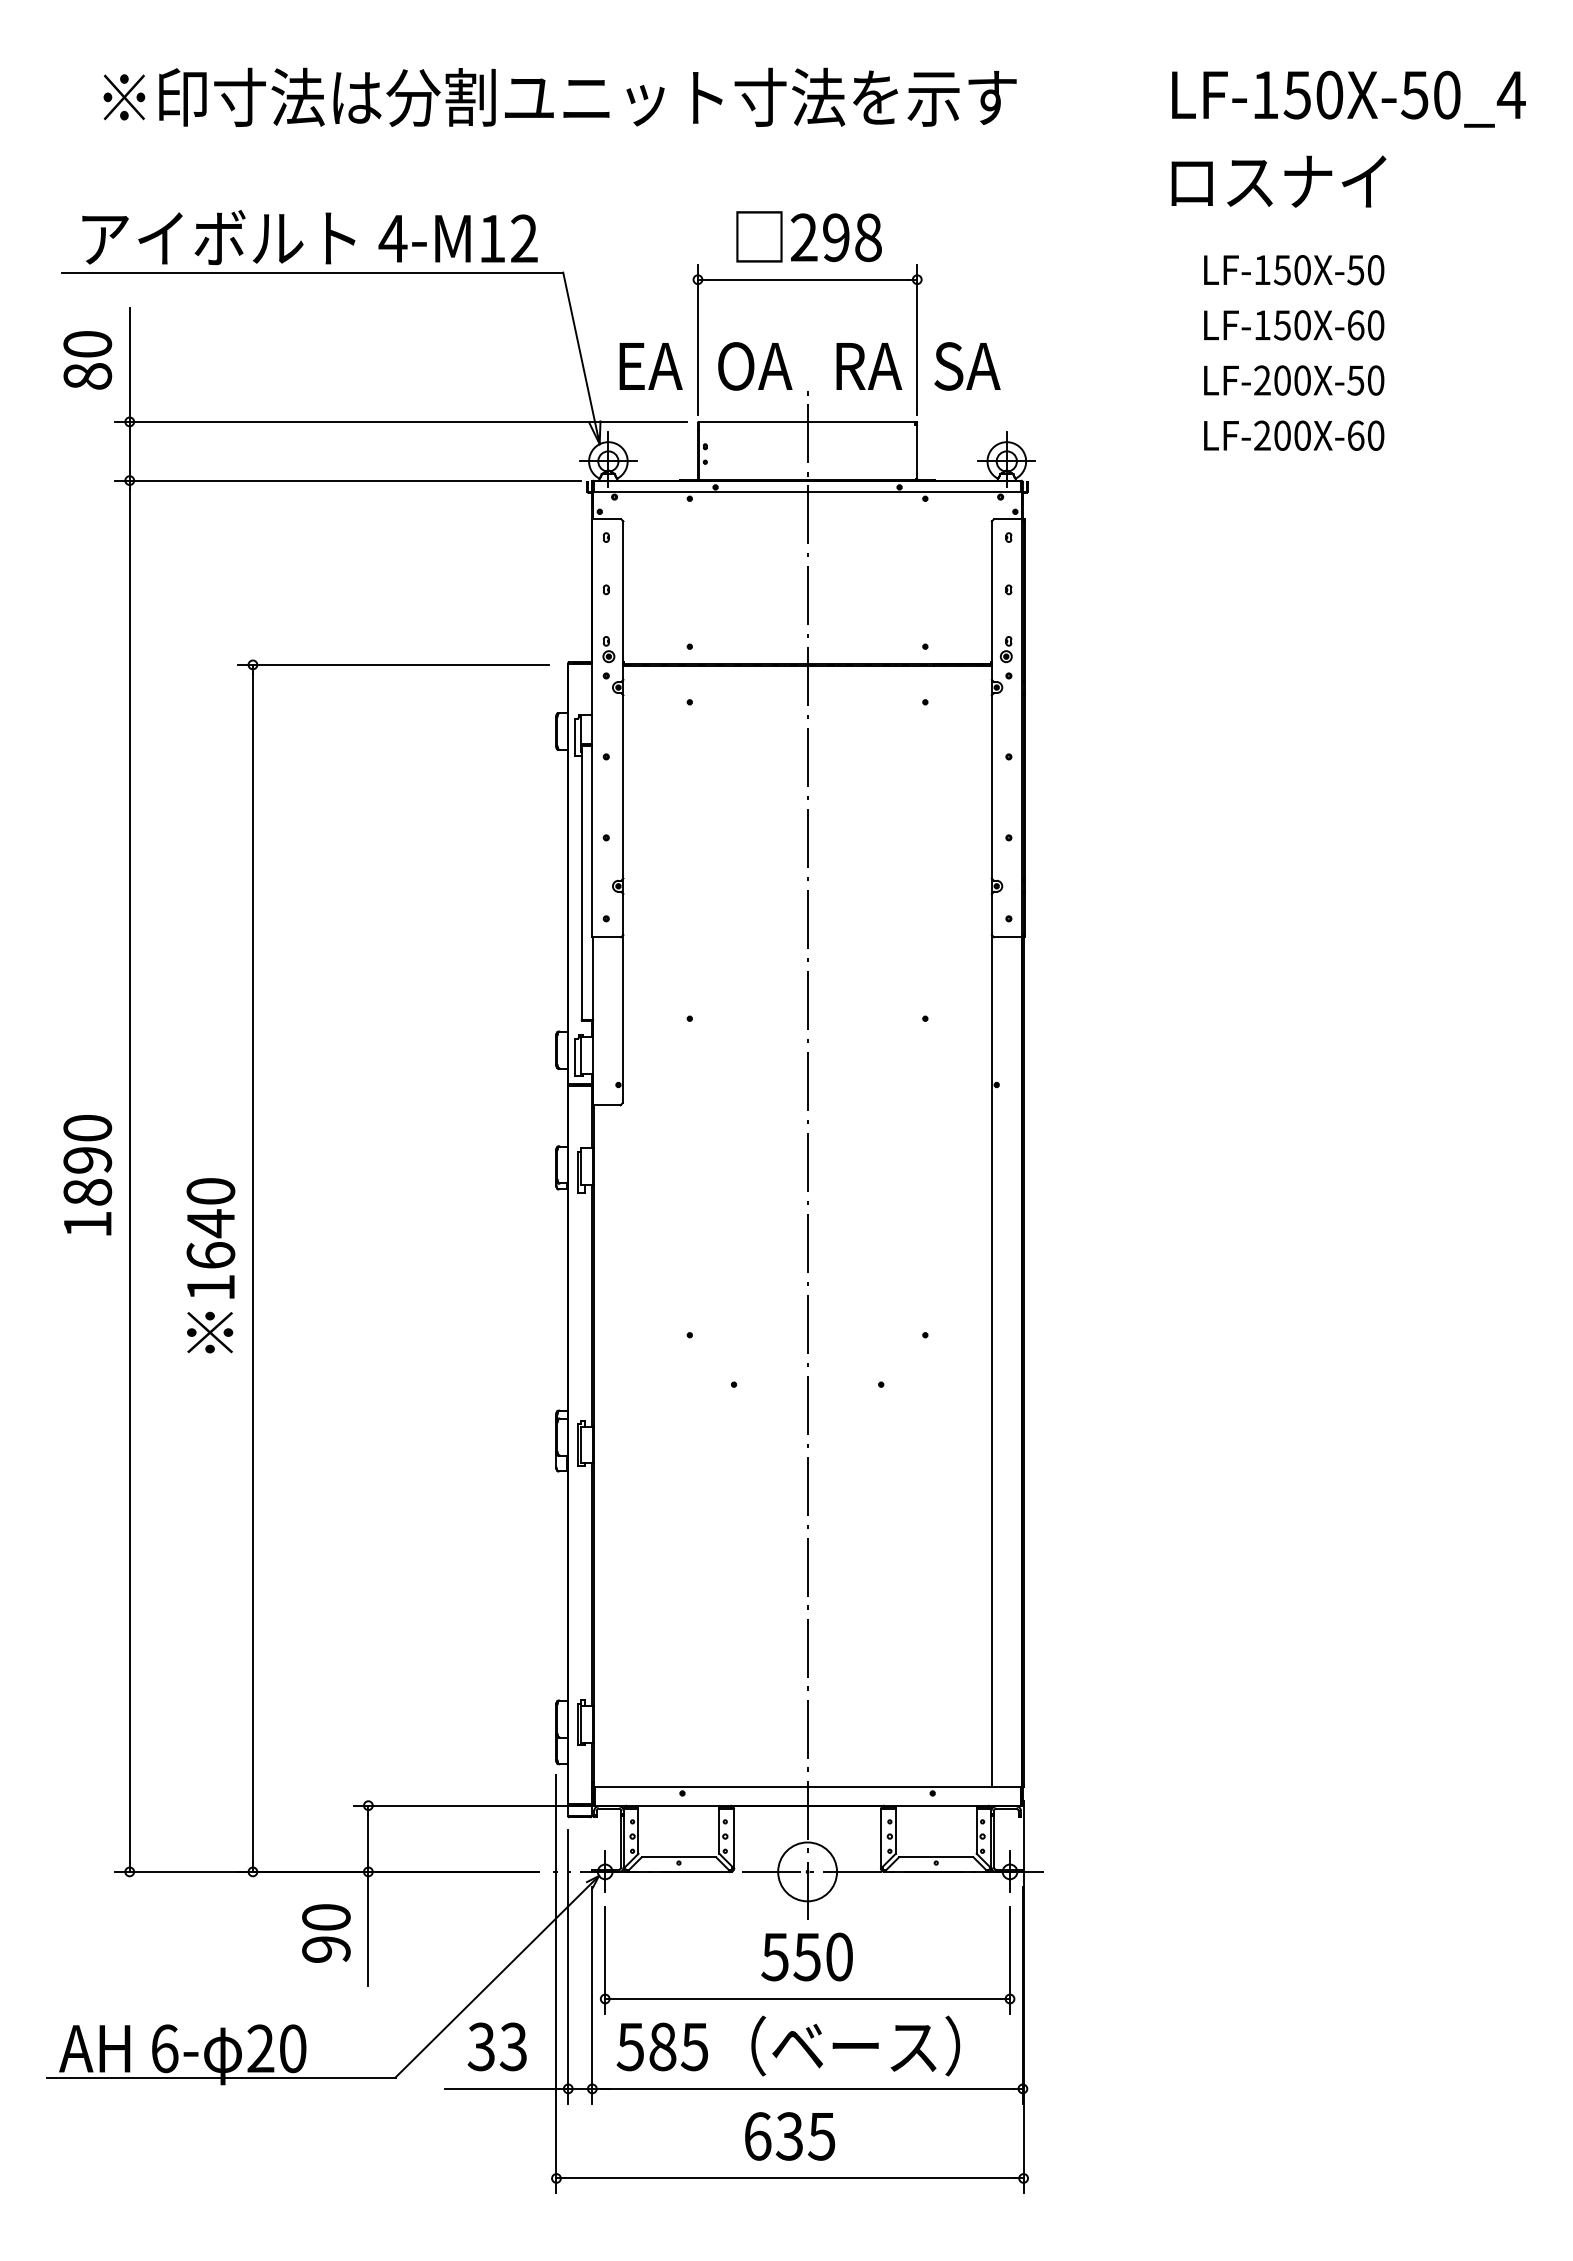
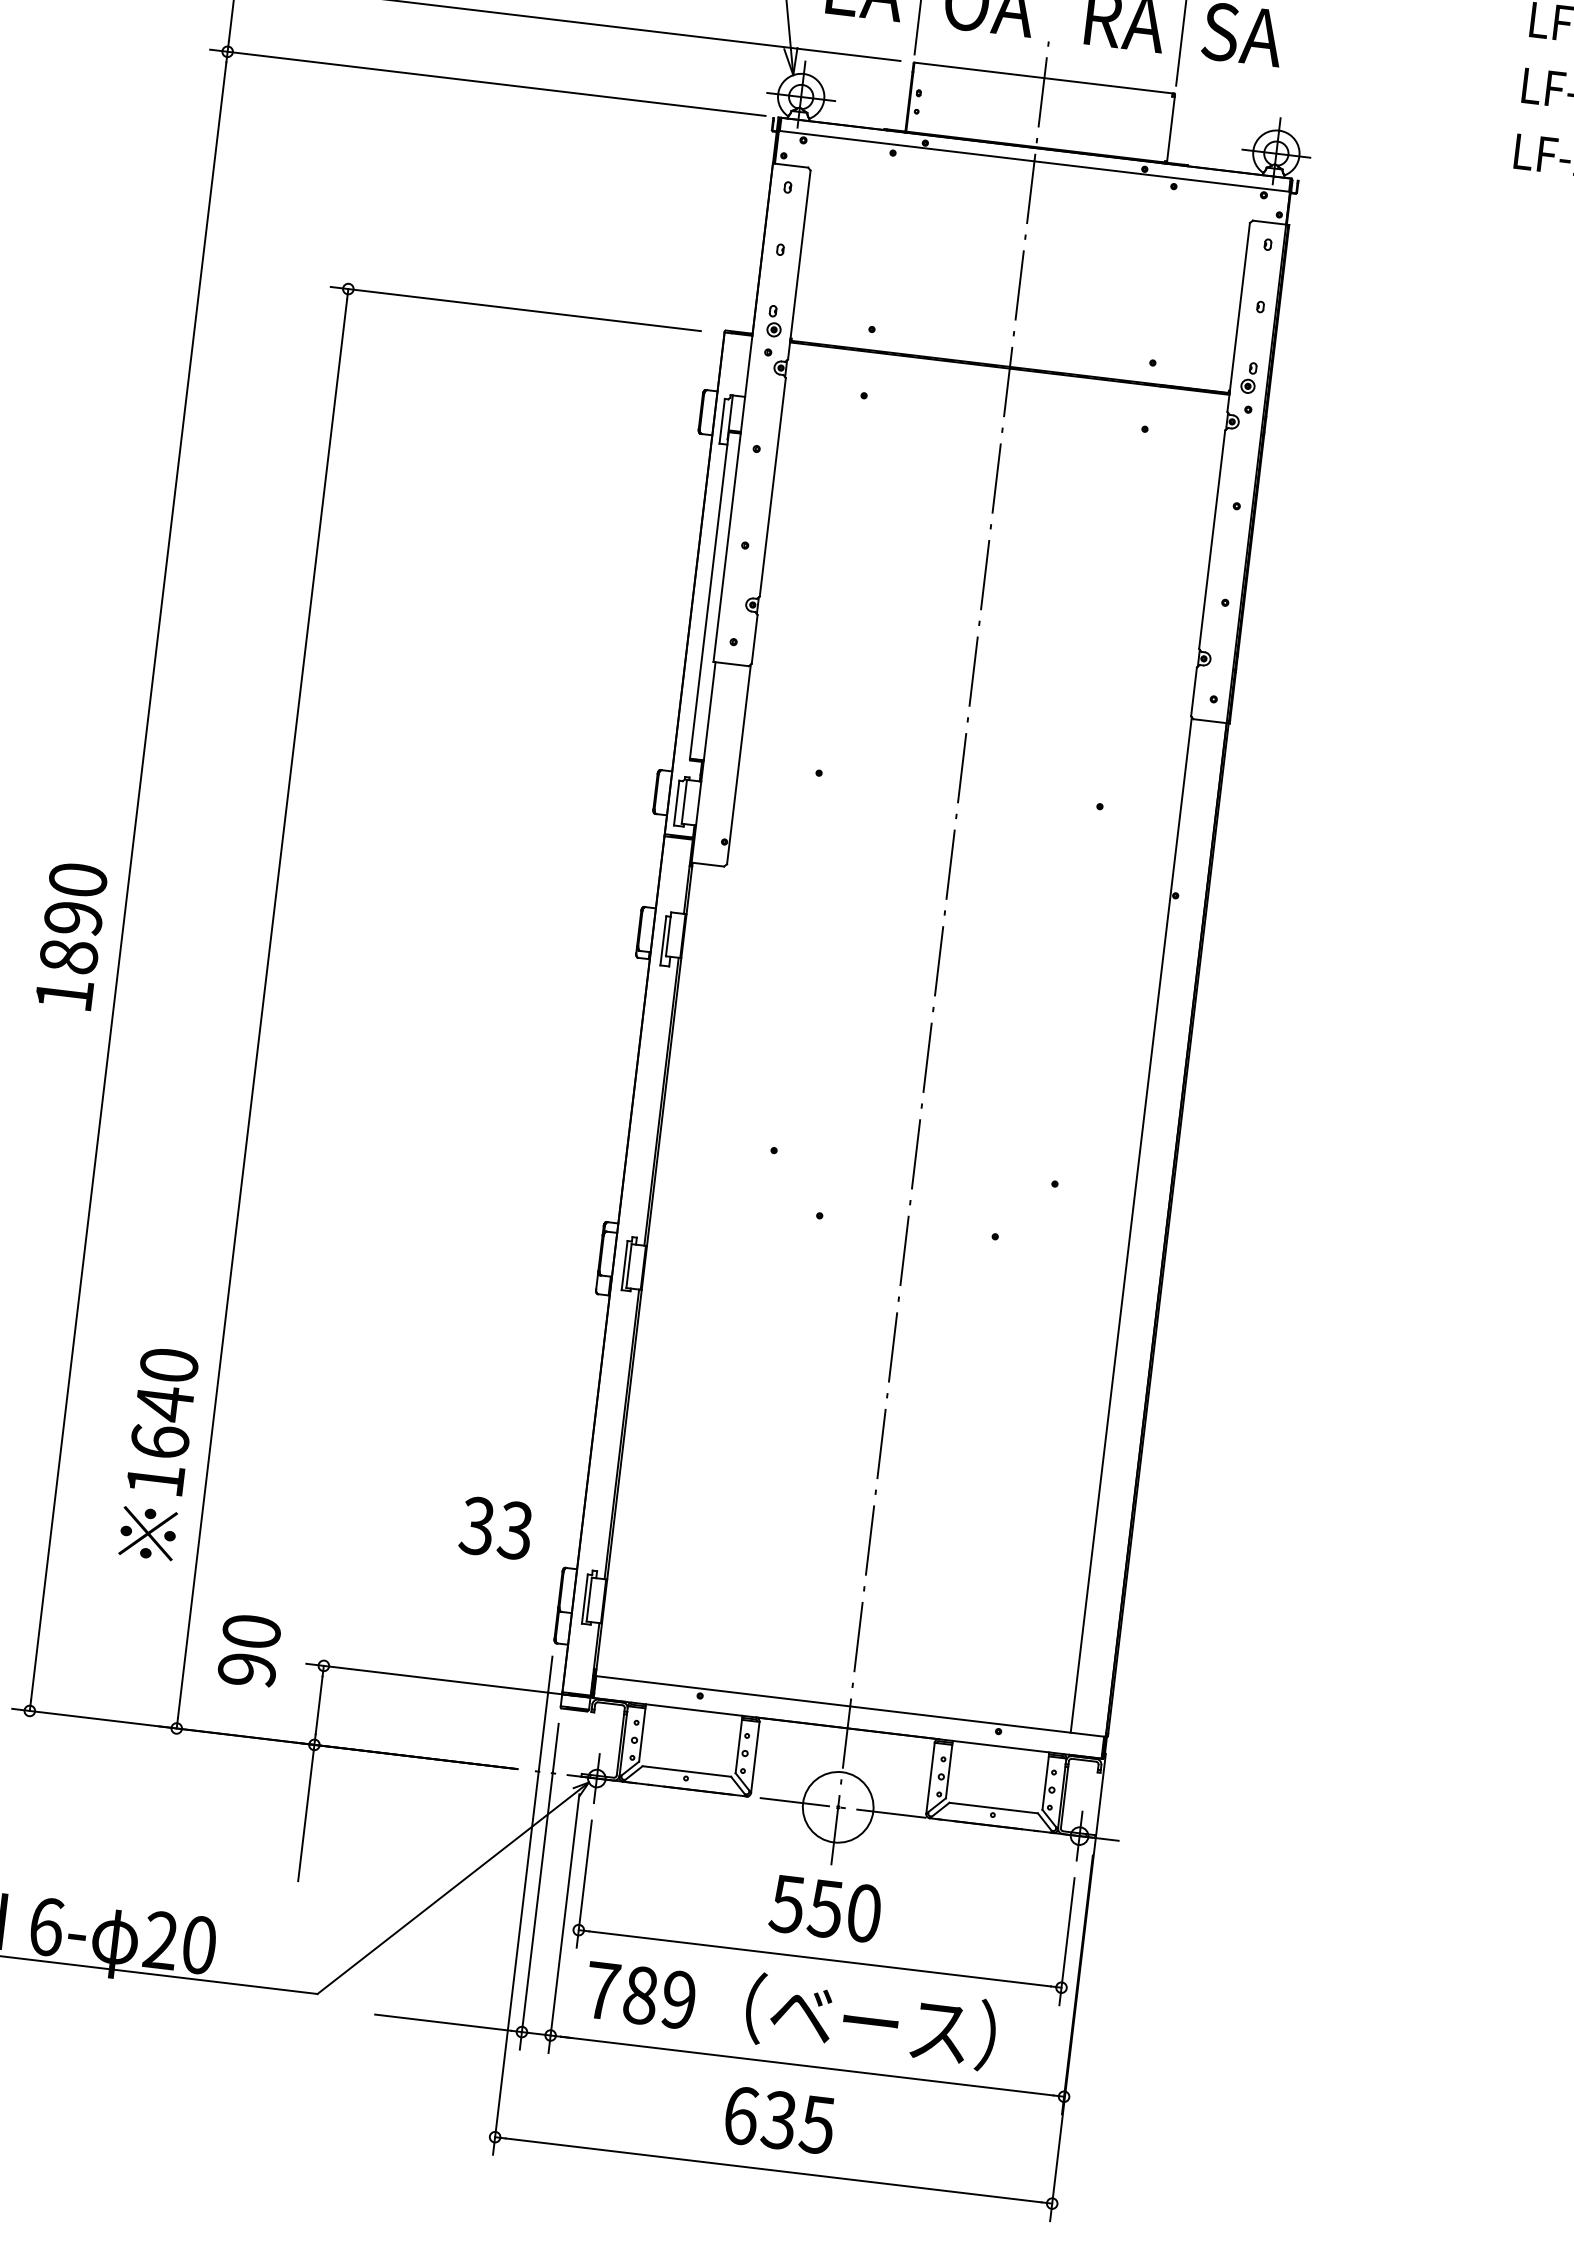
text: (87, 1175) -> (71, 936), moved
text: (210, 1265) -> (158, 1453), moved
text: (326, 1933) -> (249, 1650), moved
text: (496, 2046) -> (495, 1527), moved
text: (662, 2046) -> (640, 1994), 585 -> 789

